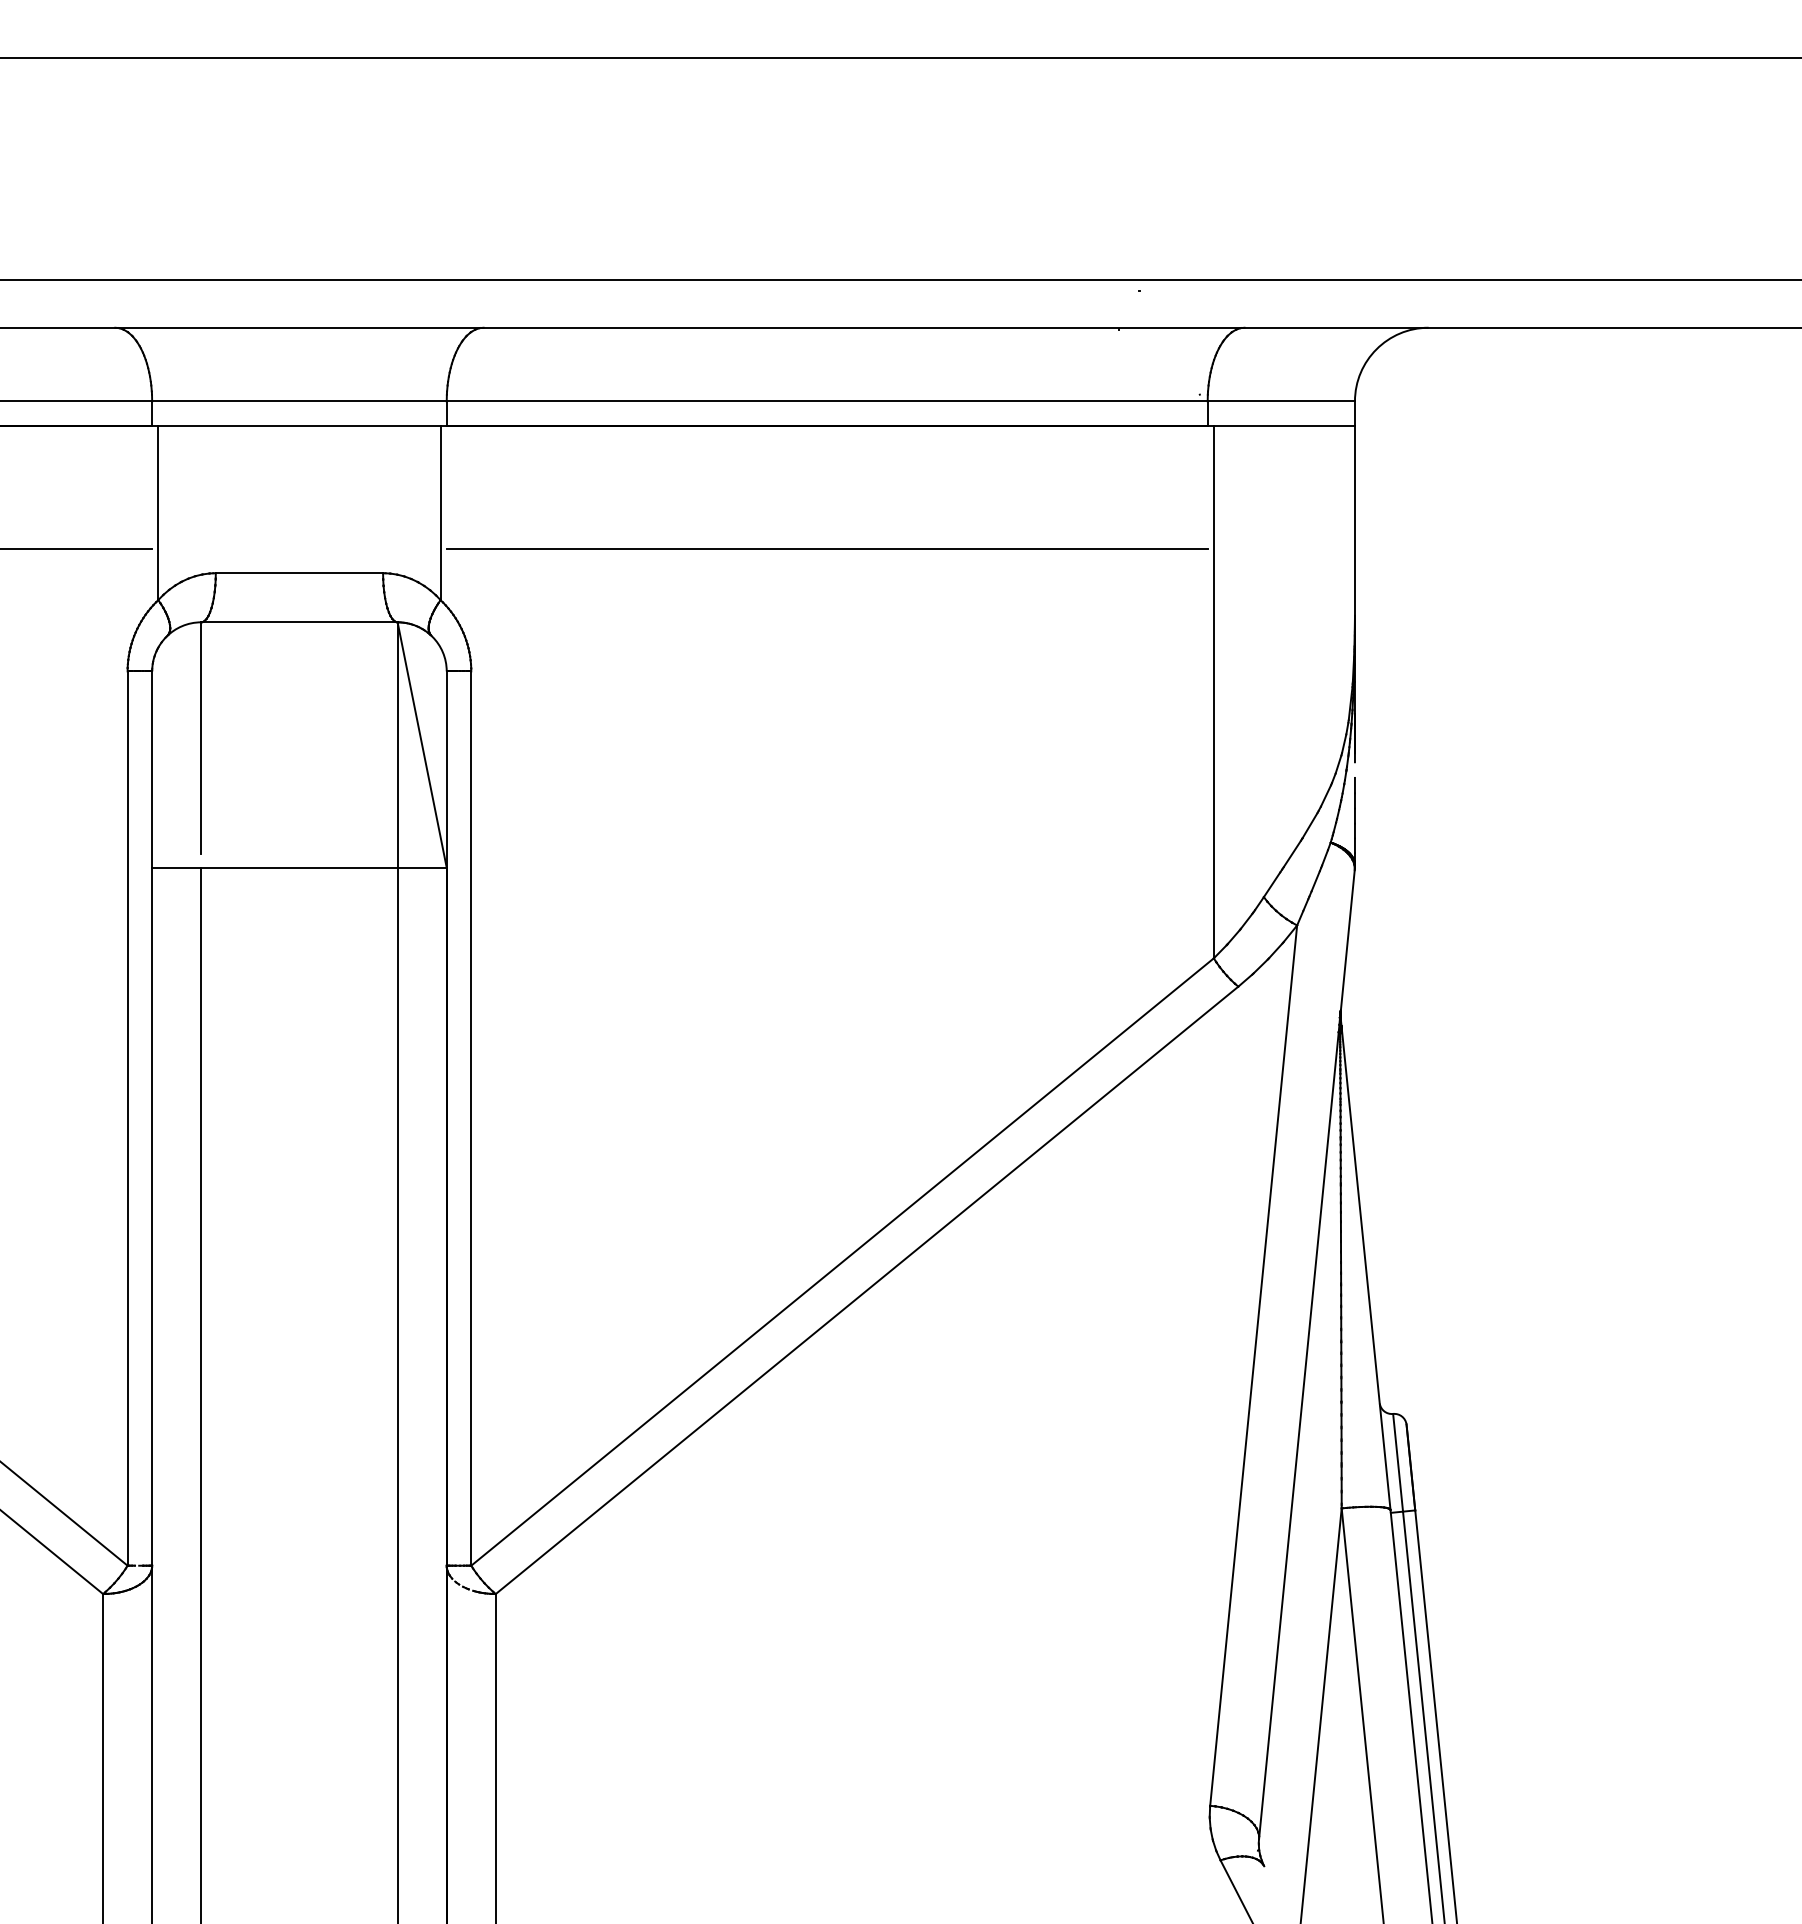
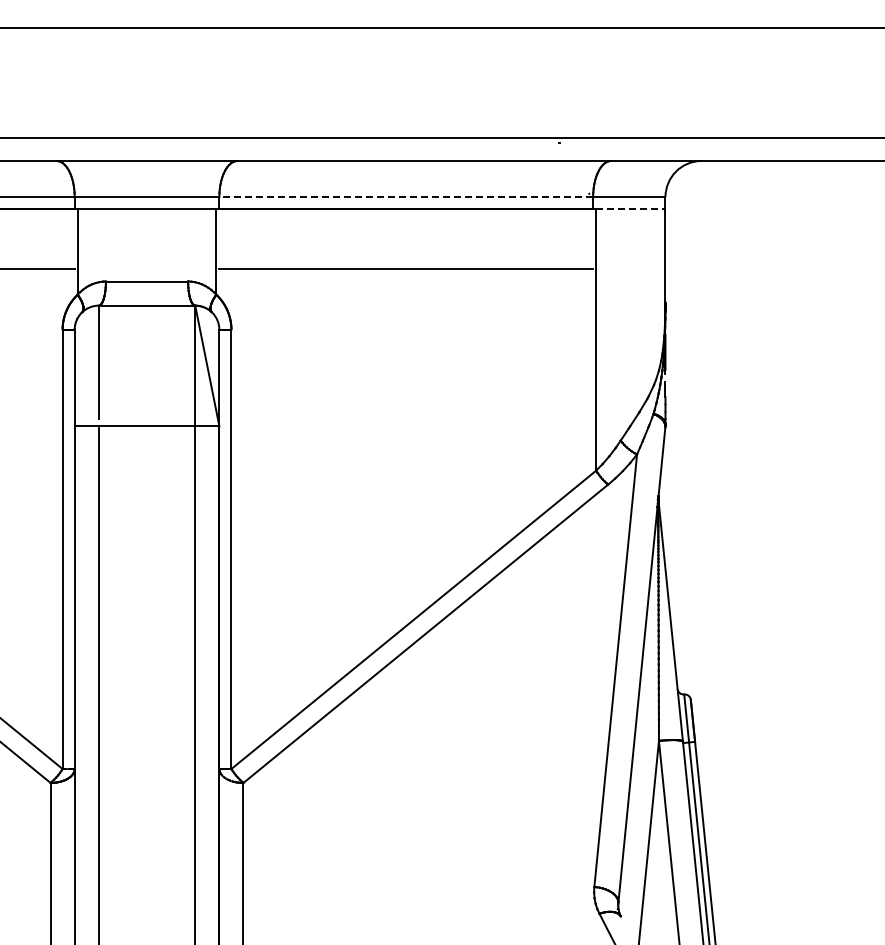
line: (827, 402) -> (406, 197), solid -> dashed
line: (1283, 426) -> (630, 209), solid -> dashed

